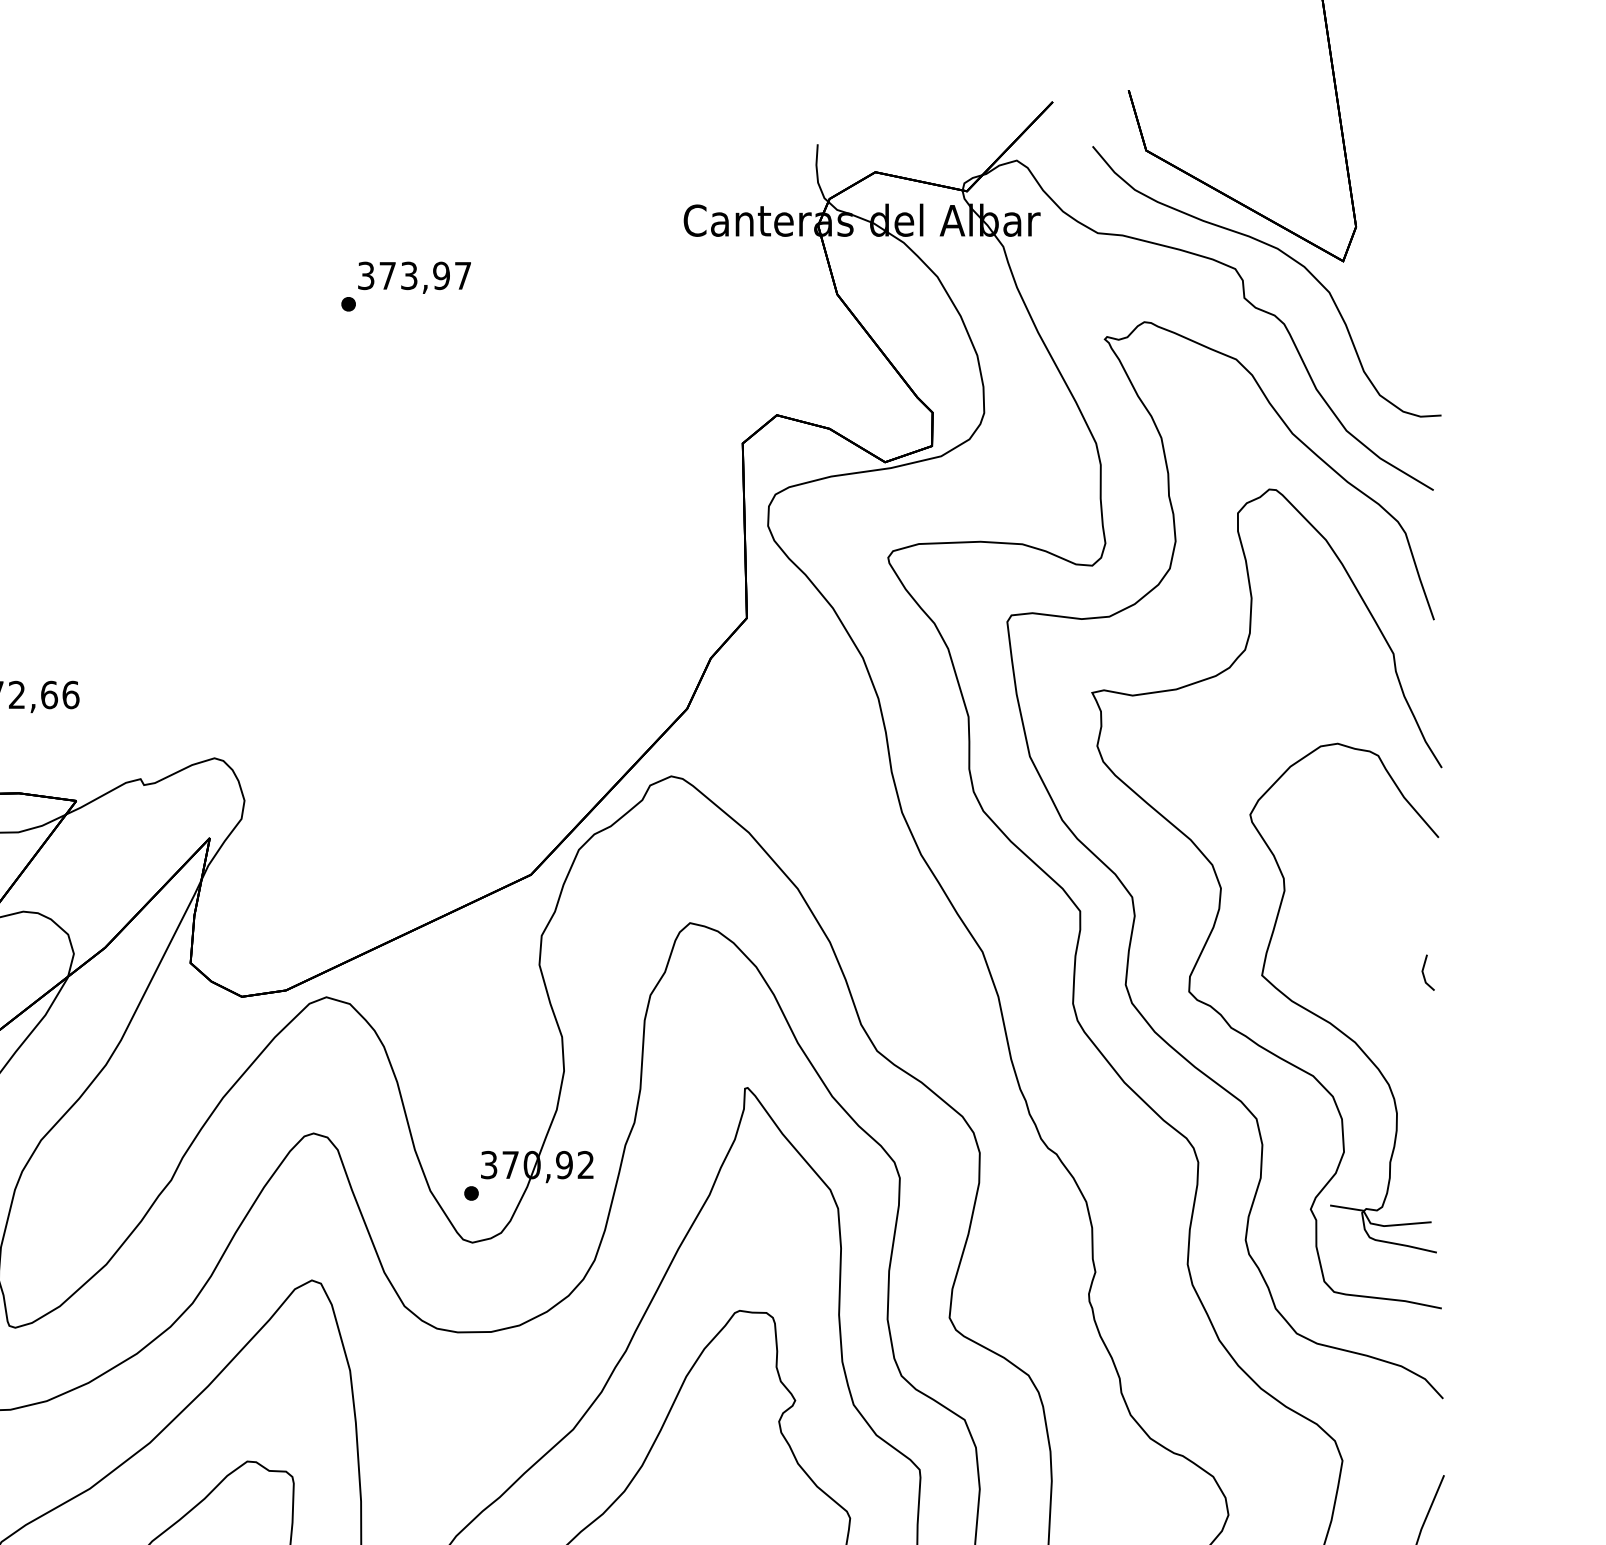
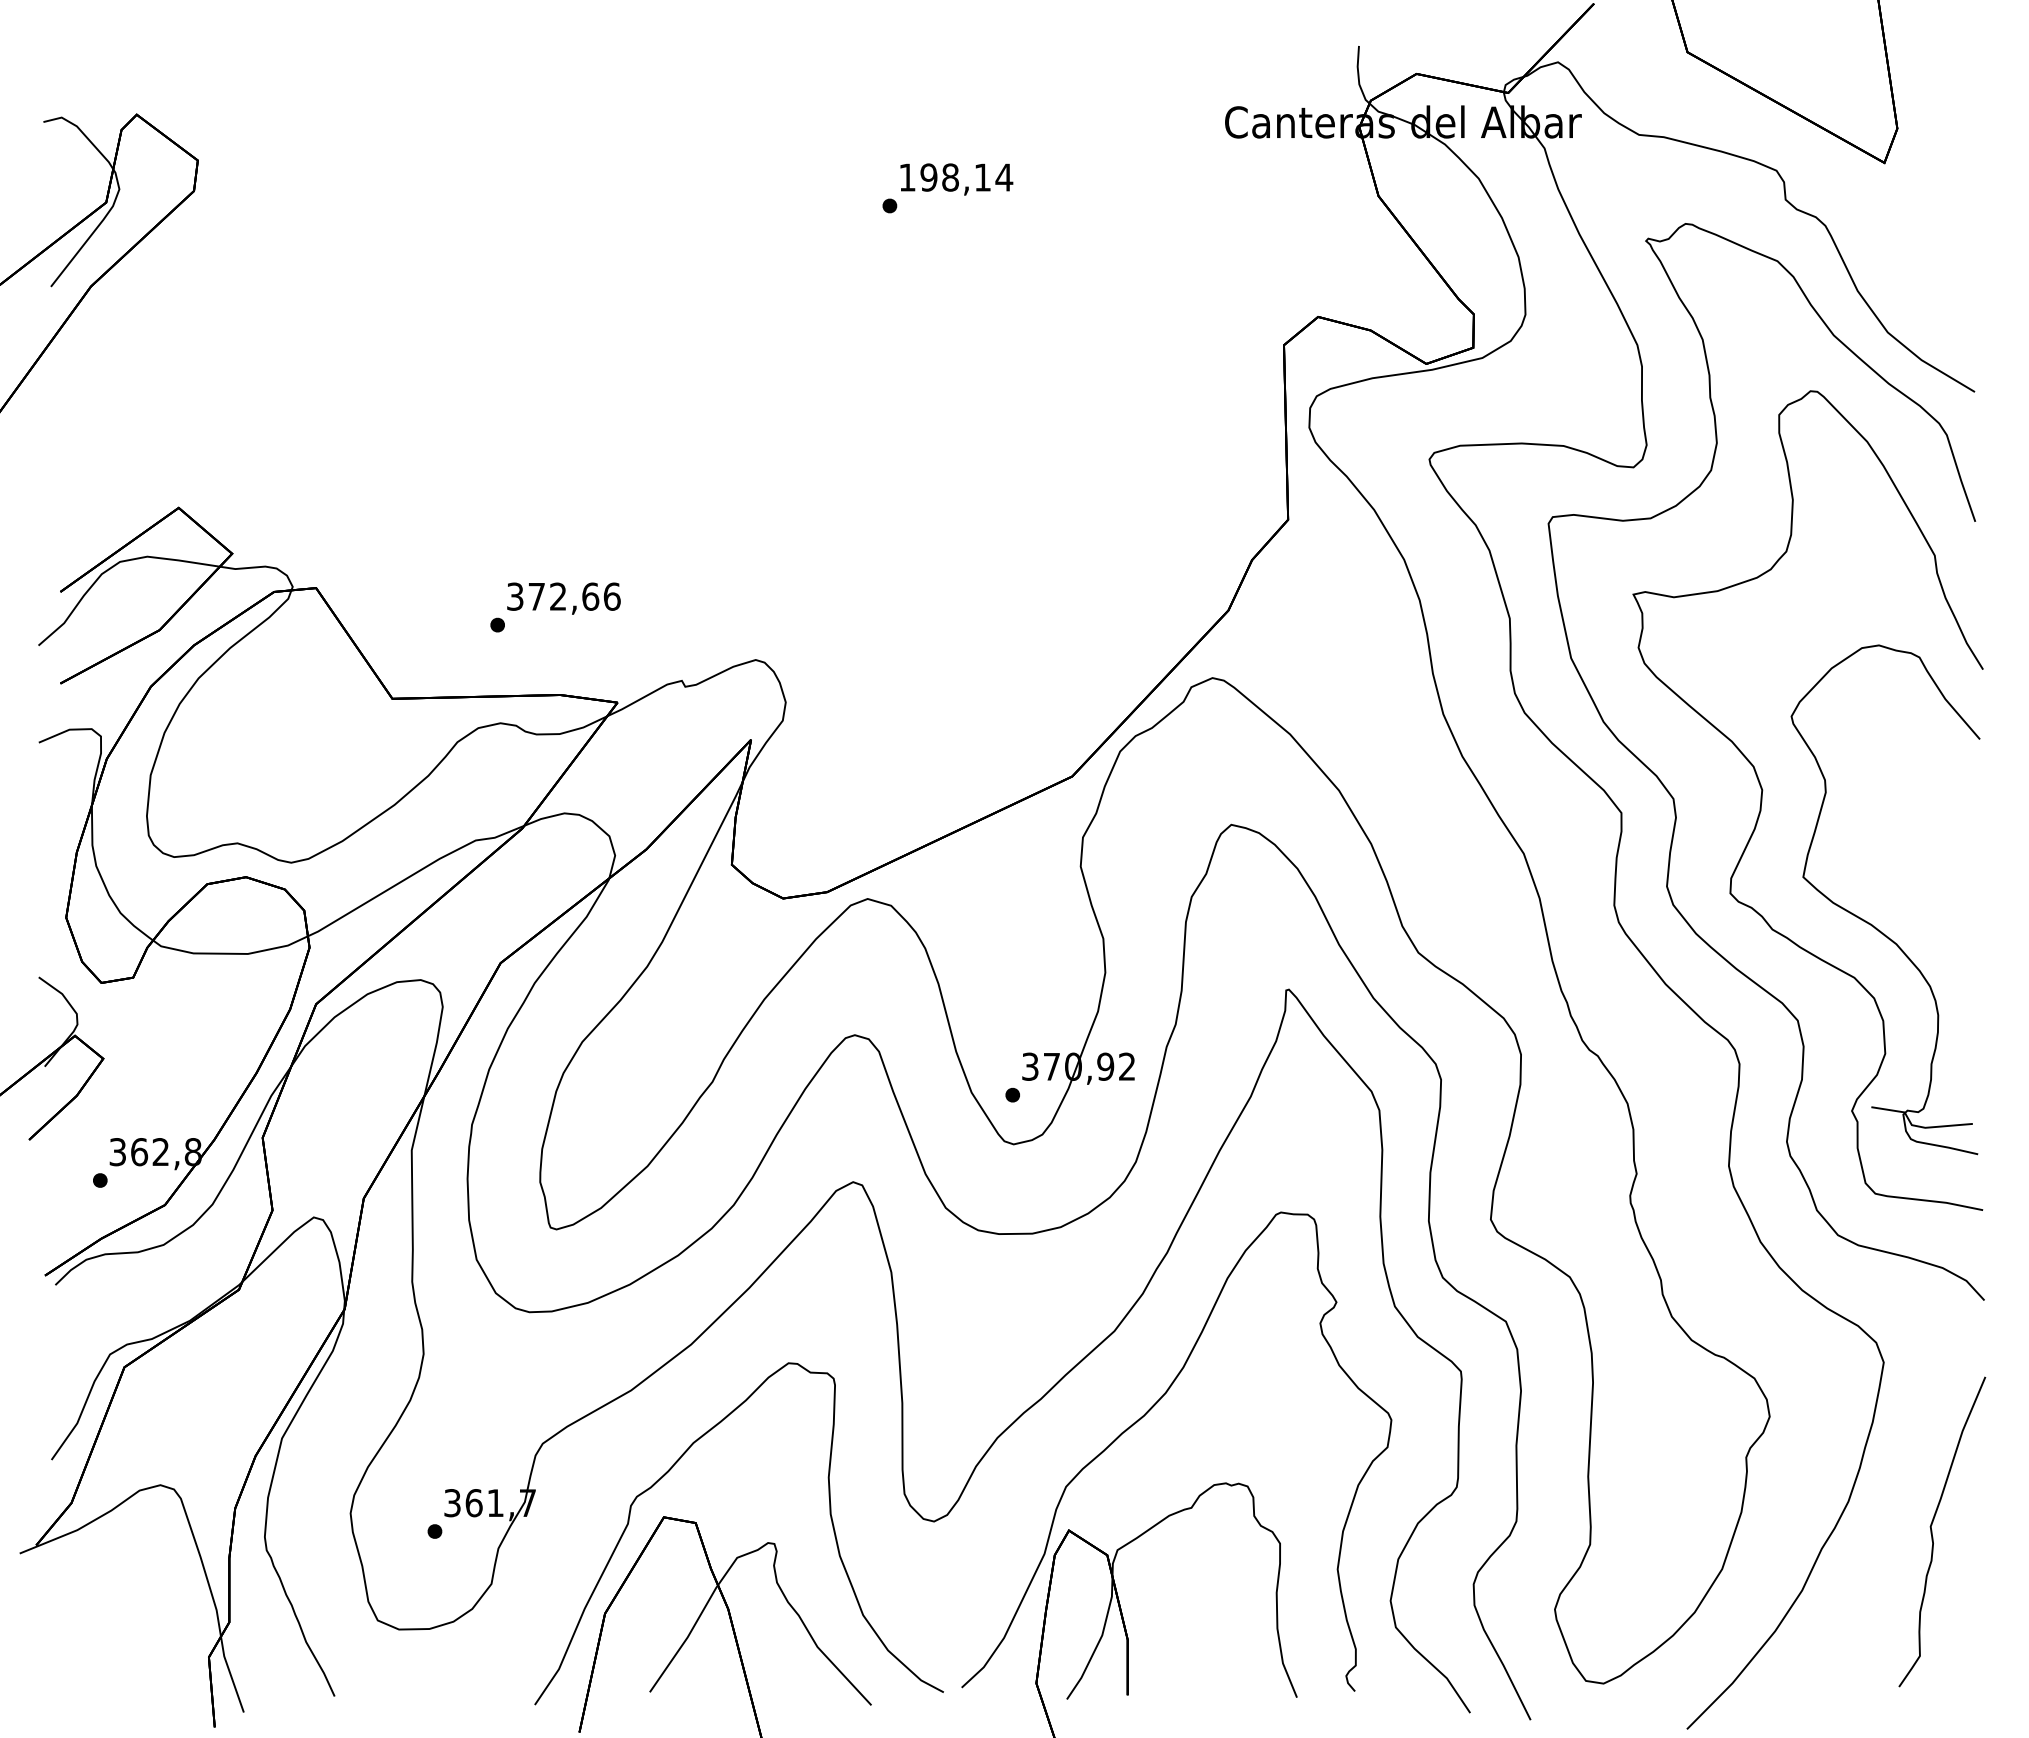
curve: (1284, 254) -> (1825, 156), removed
text: (415, 275) -> (956, 177), 373,97 -> 198,14
line: (1424, 973) -> (1965, 875), removed

